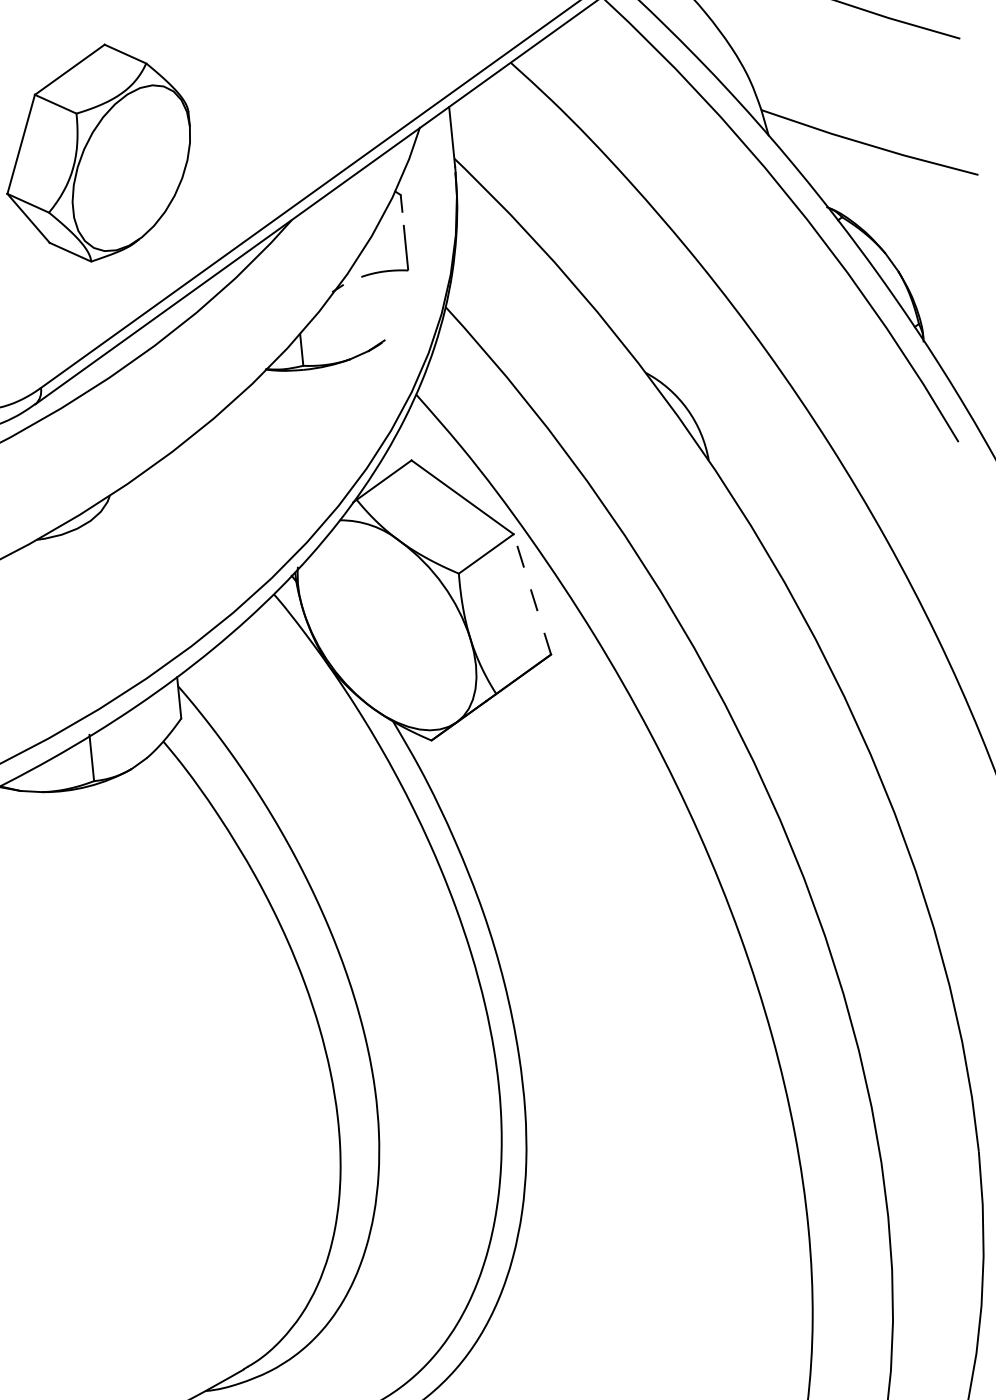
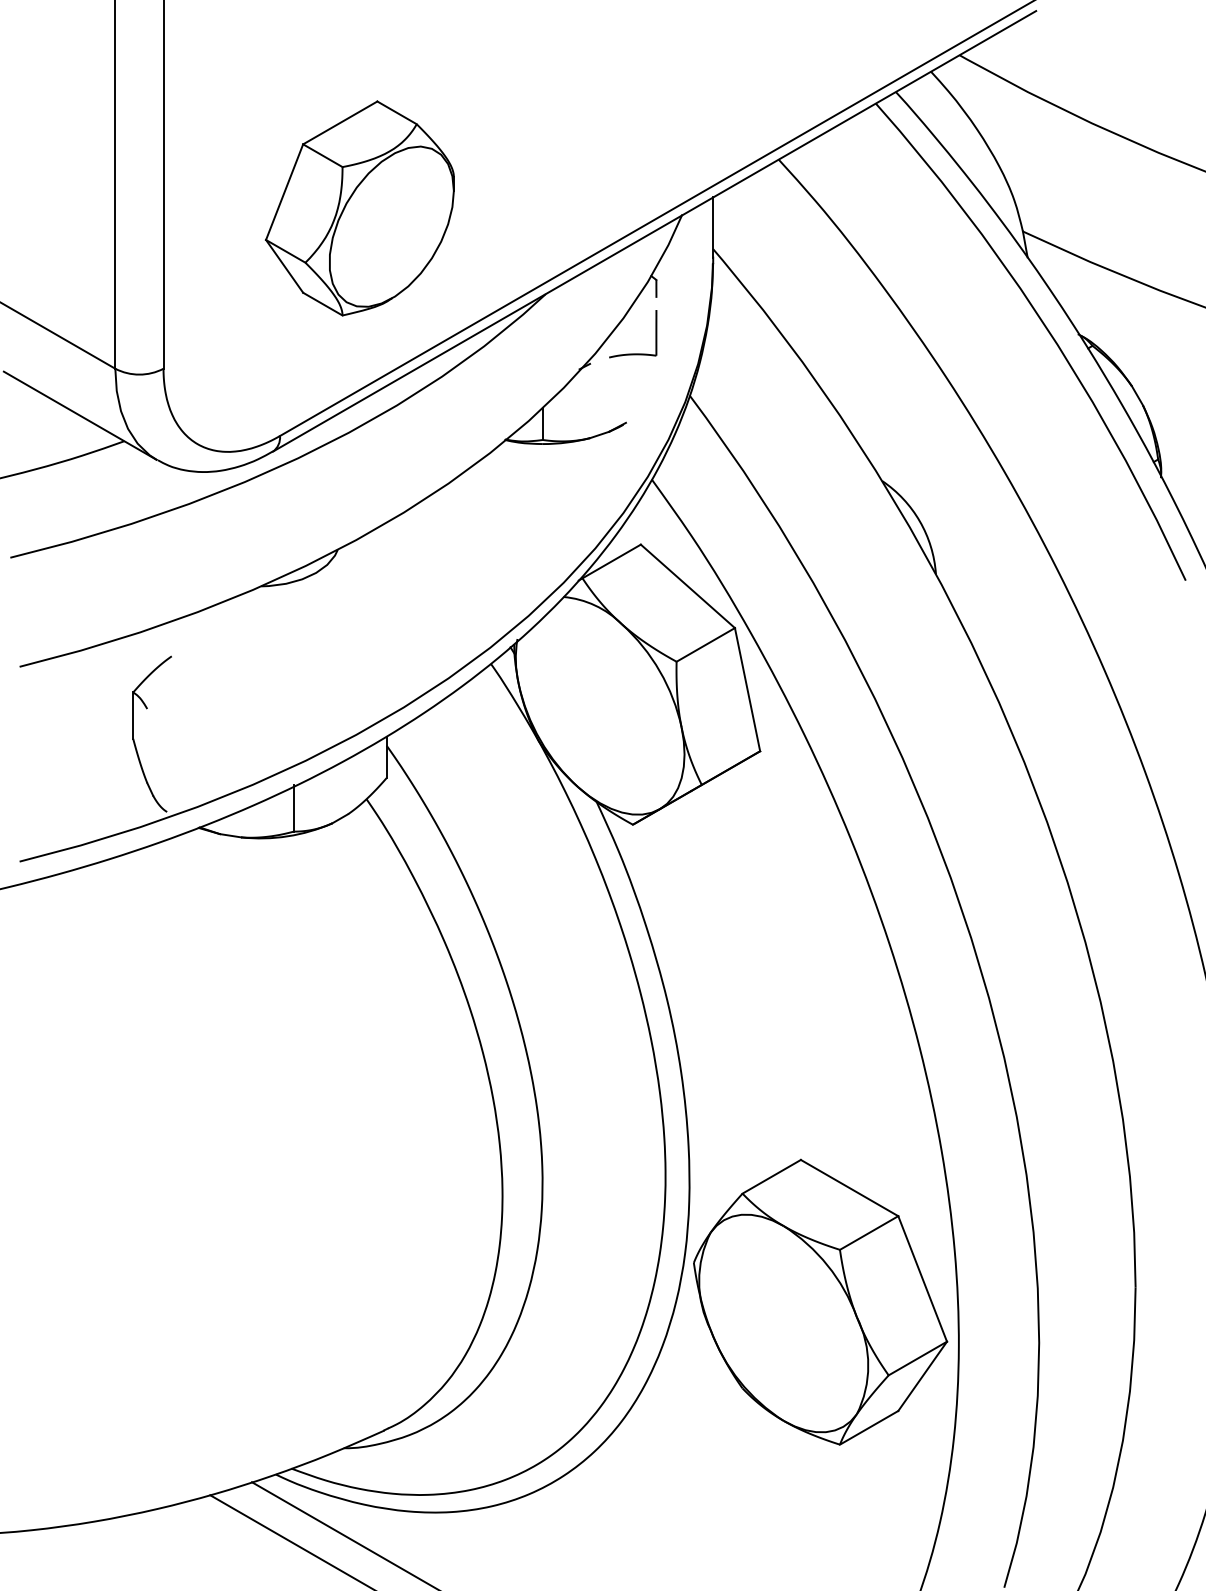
line: (532, 594) -> (747, 689), dashed -> solid
part: (666, 1197) -> (820, 1301), added

